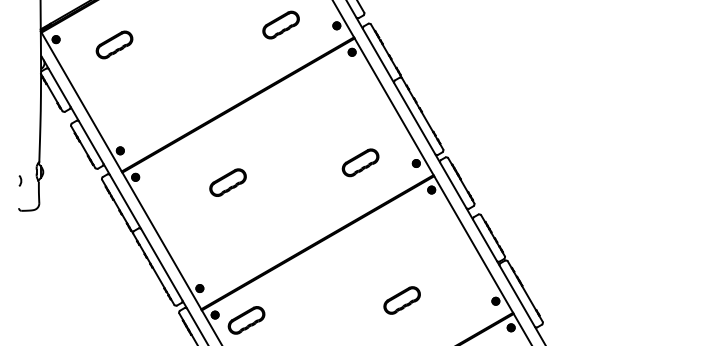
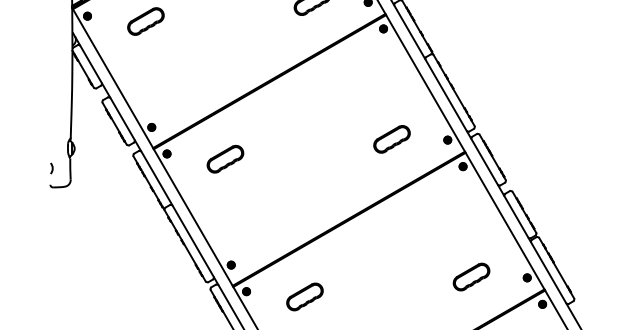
arc: (20, 180) -> (51, 168), moved
part: (227, 182) -> (224, 159), moved
part: (401, 300) -> (470, 277), moved
part: (246, 320) -> (304, 297), moved

